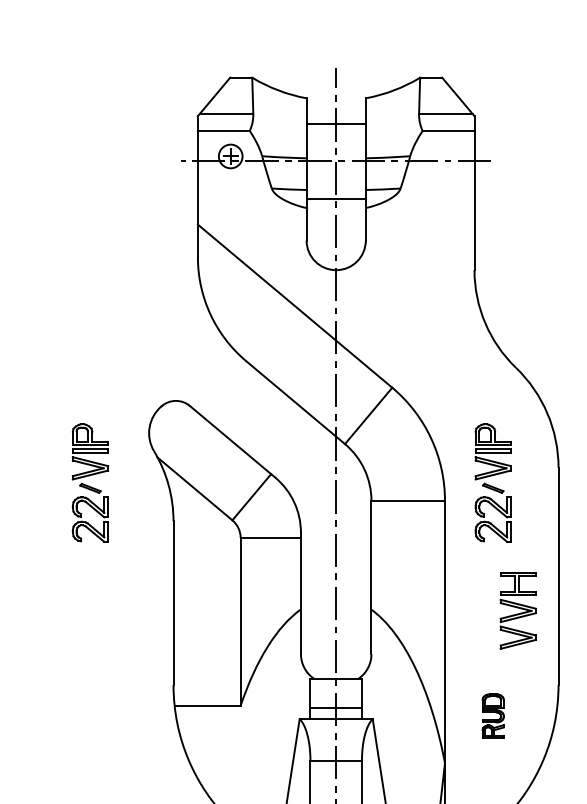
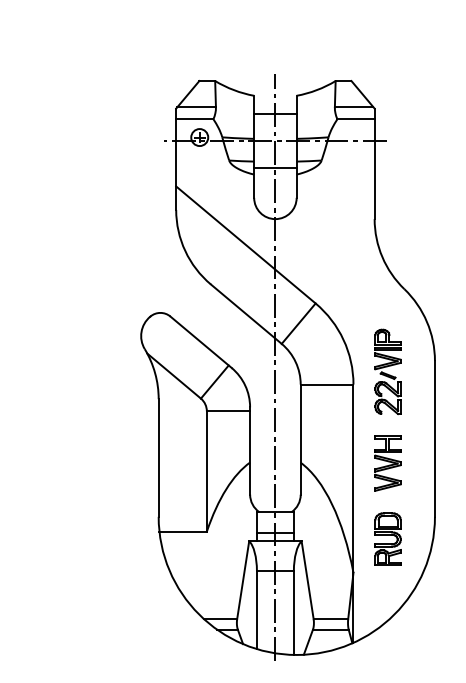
part: (89, 482) -> (98, 371), removed
part: (517, 610) -> (387, 463), moved
part: (492, 715) -> (387, 538), size x1.67

